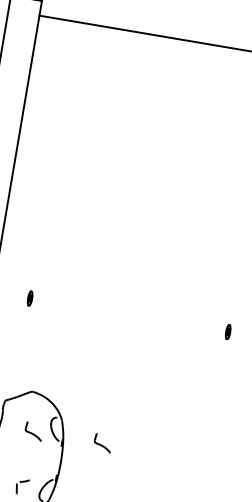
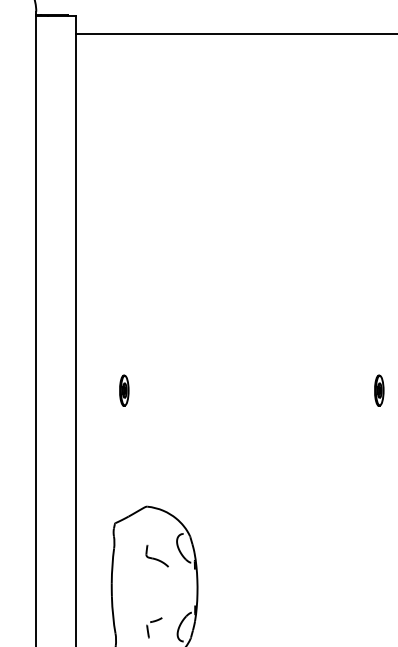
part: (30, 298) -> (124, 390), size x1.67
part: (228, 332) -> (379, 390), size x1.67
part: (102, 442) -> (245, 555), removed

